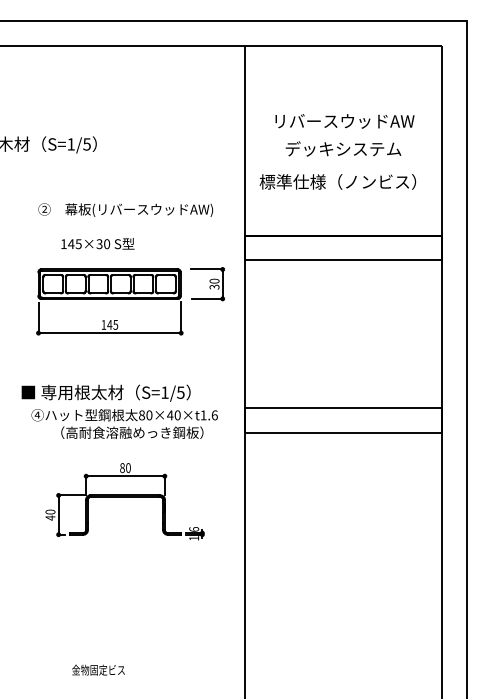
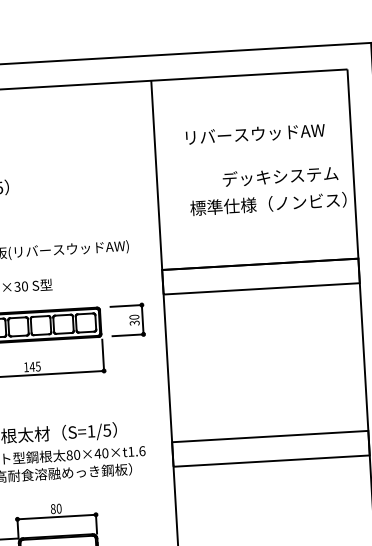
text: (344, 121) -> (255, 134), moved
text: (343, 148) -> (280, 175), moved
text: (337, 181) -> (268, 203), moved

